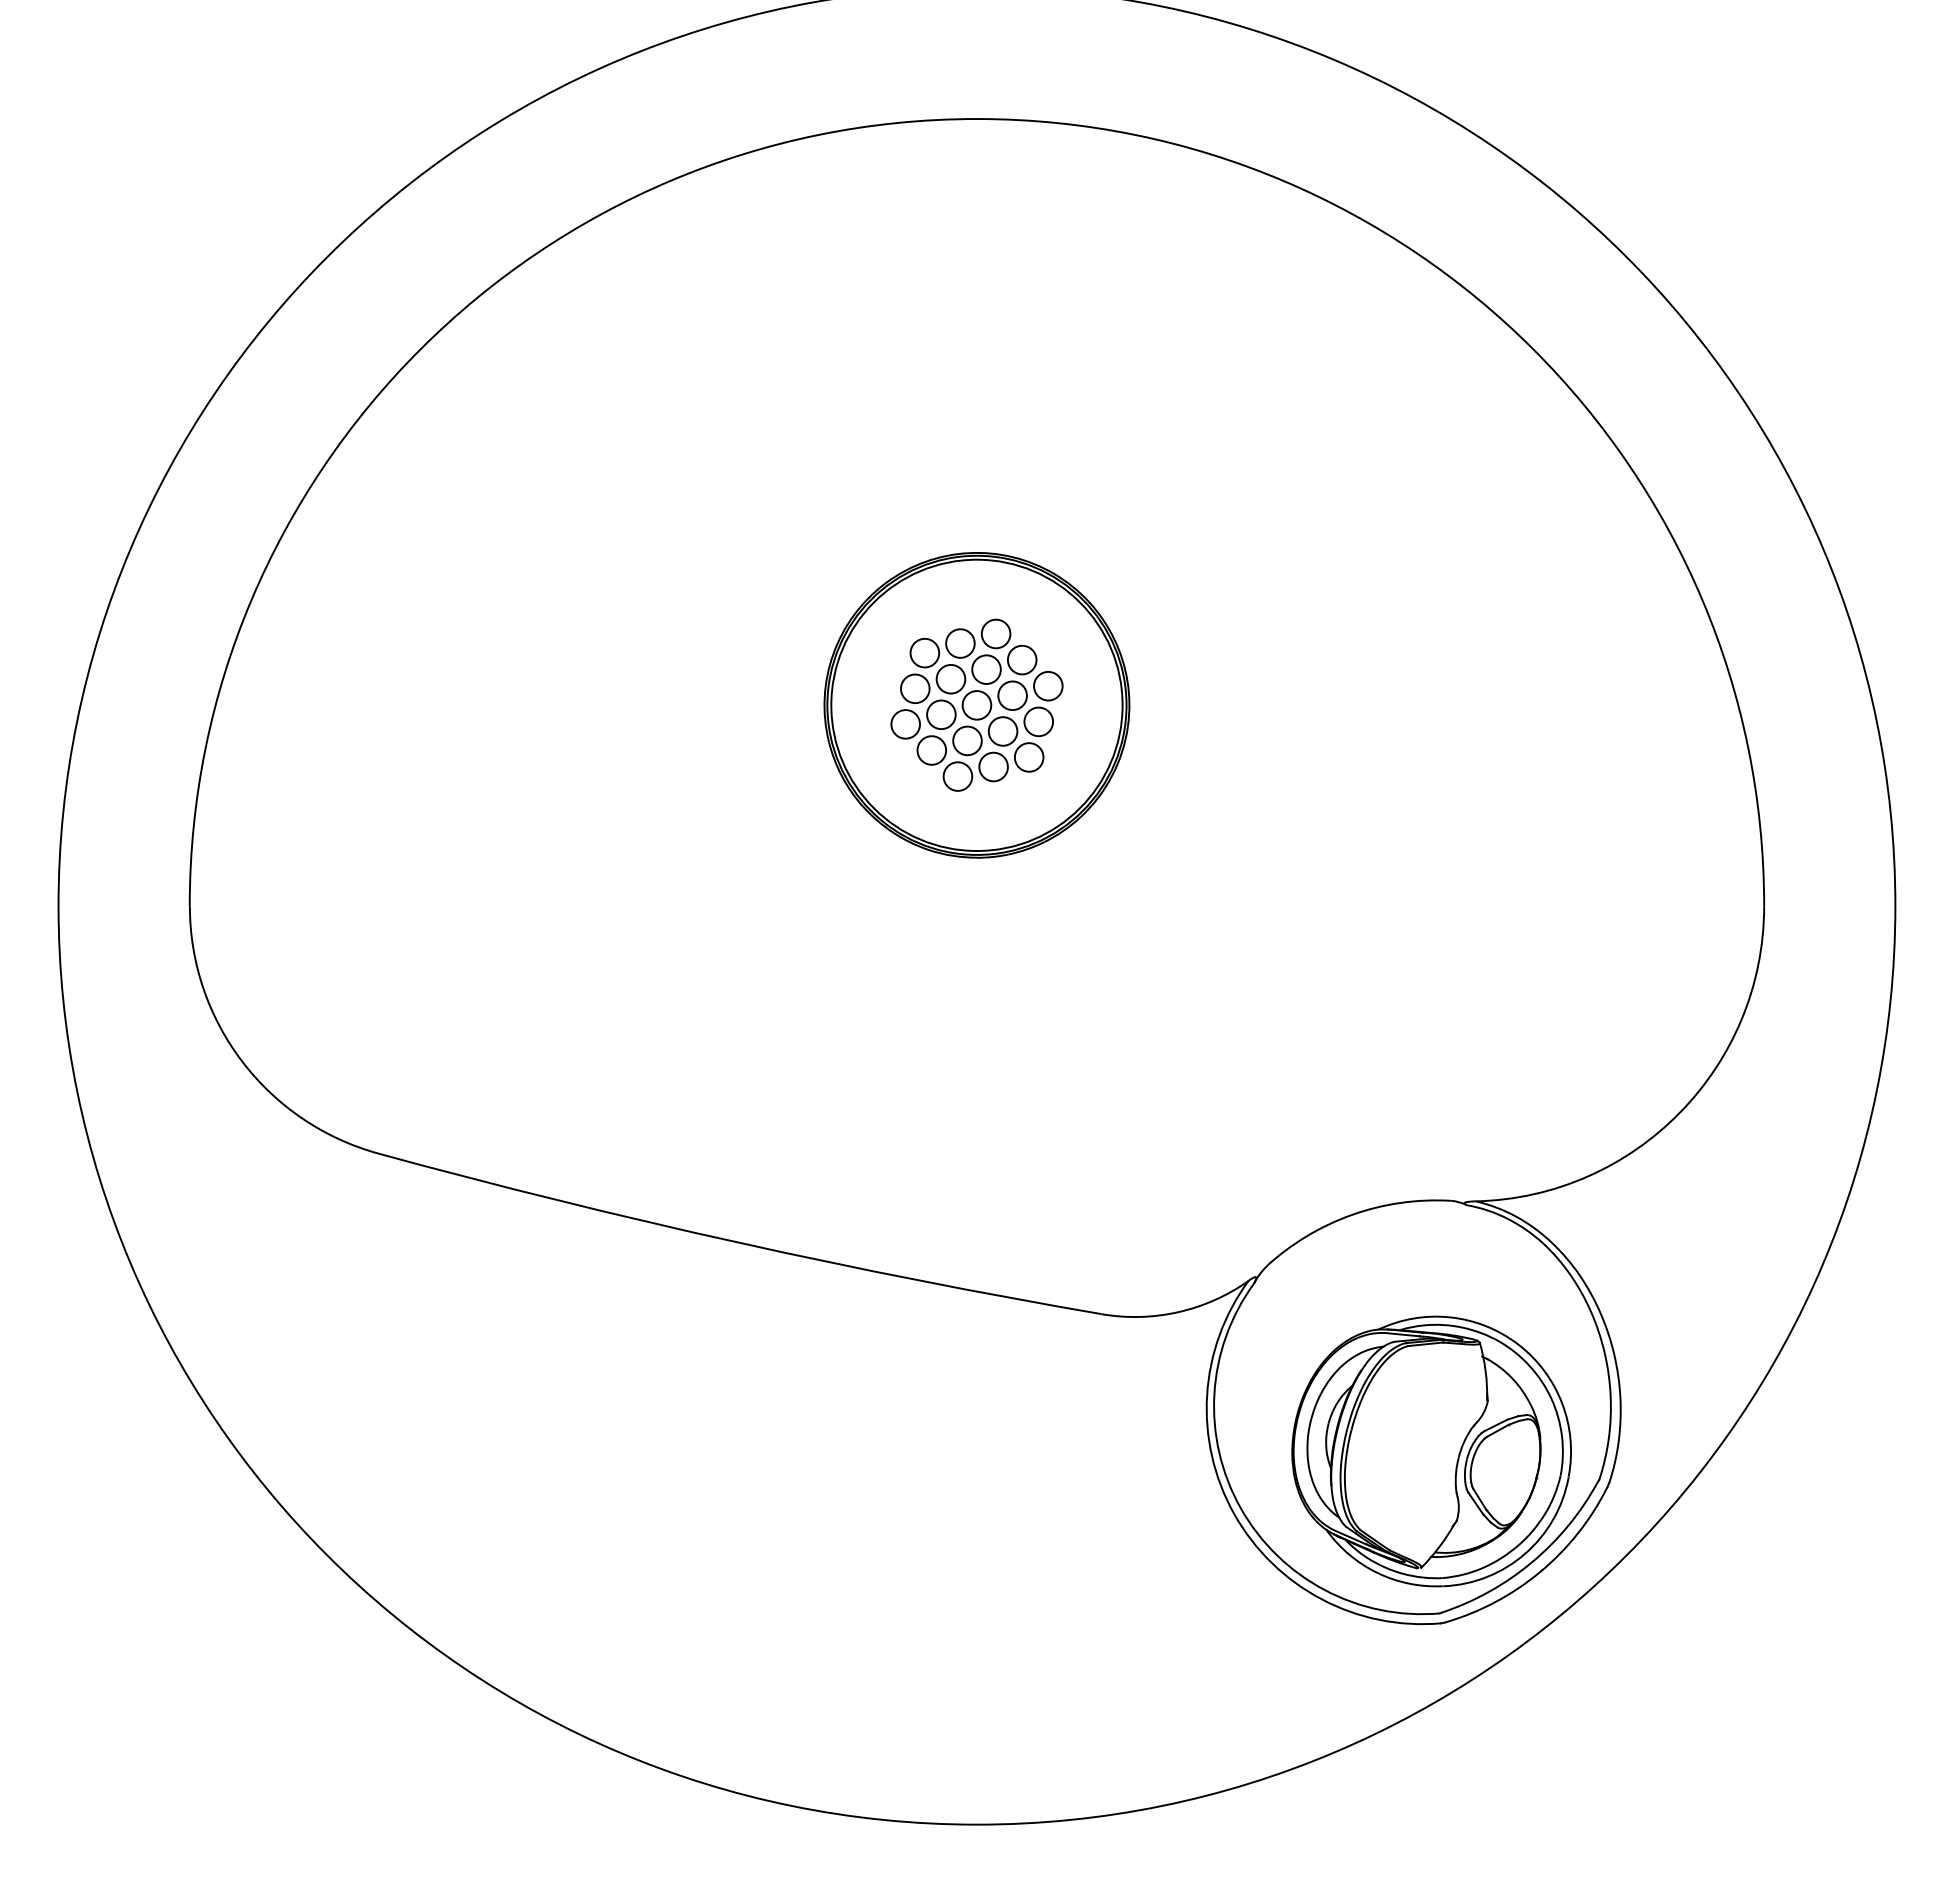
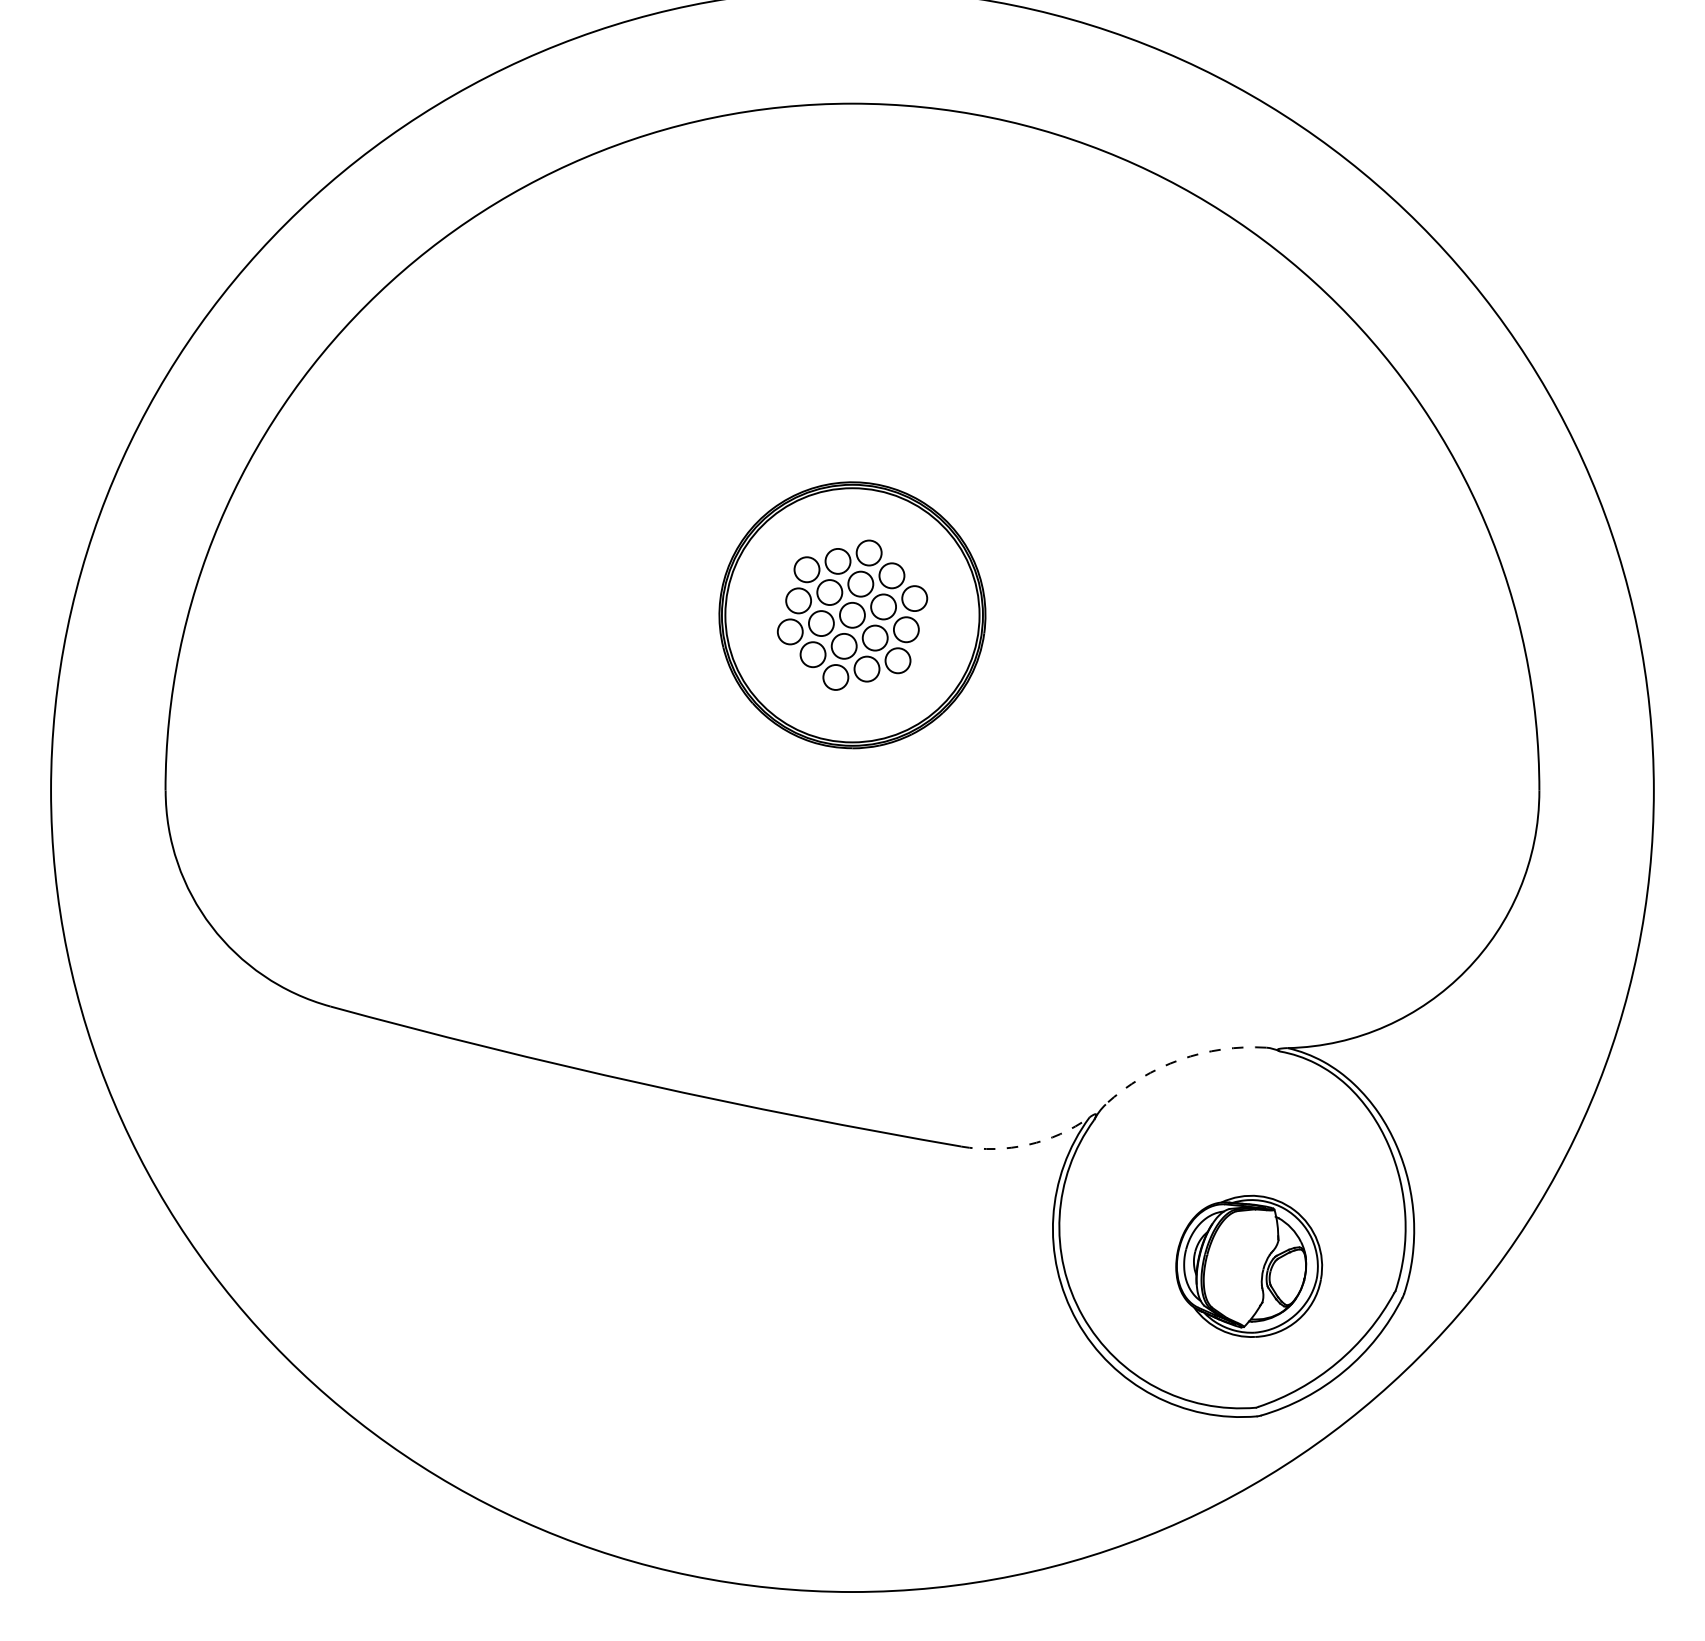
arc: (1352, 1214) -> (1180, 1059), solid -> dashed
arc: (1178, 1312) -> (1028, 1145), solid -> dashed
part: (1431, 1451) -> (1249, 1266), size x0.6

